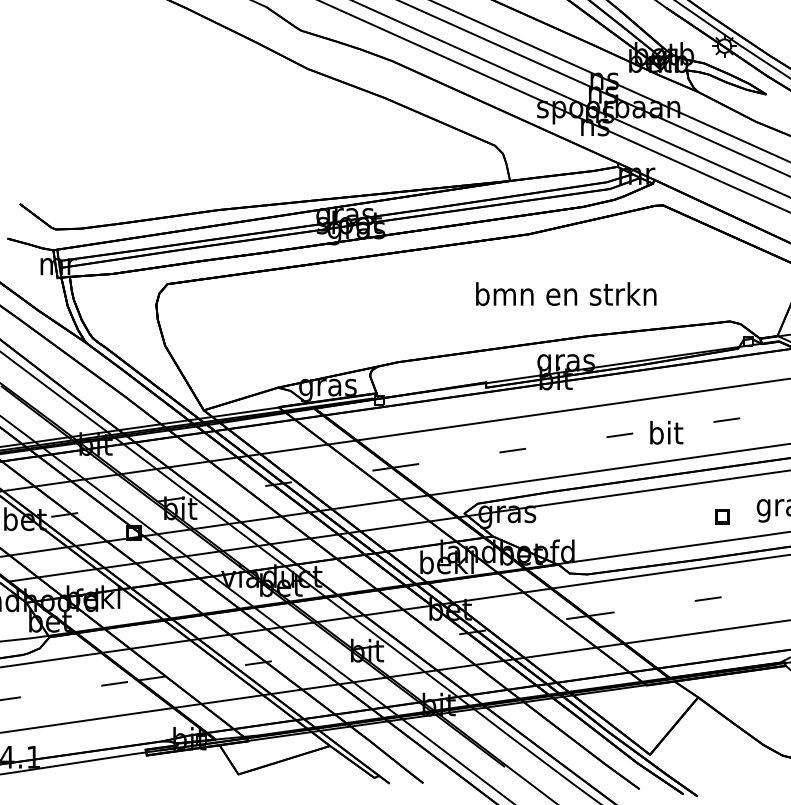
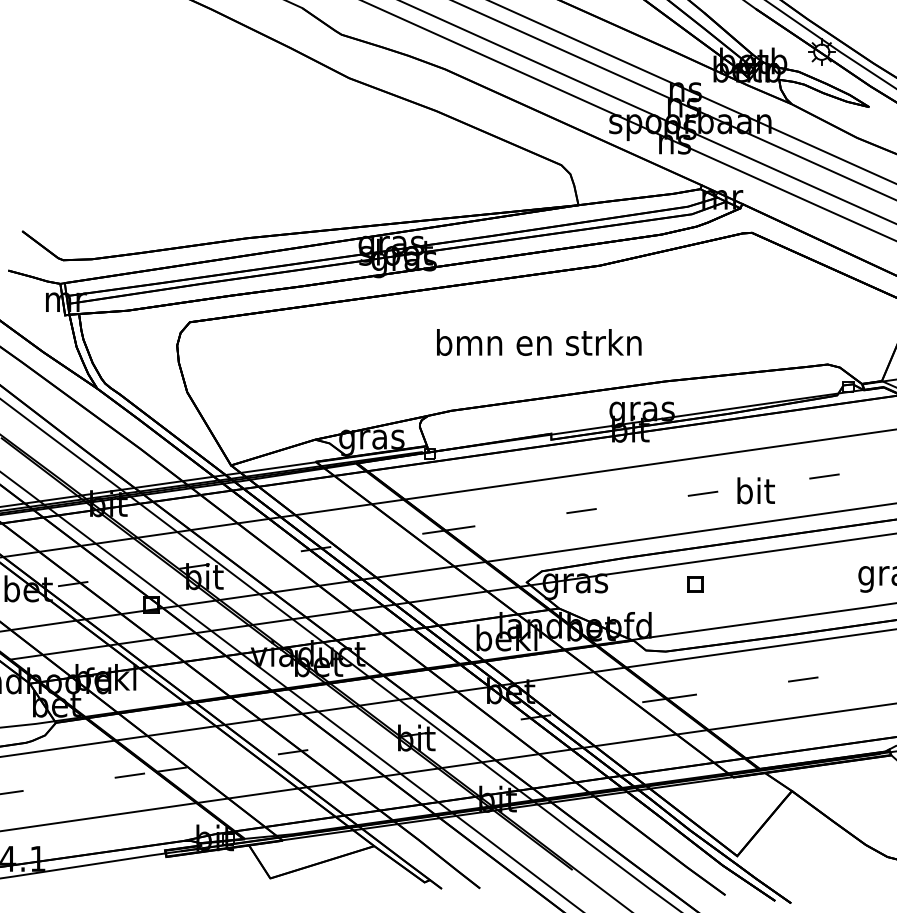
text: (566, 294) -> (539, 342), moved
part: (722, 517) -> (695, 584), moved

